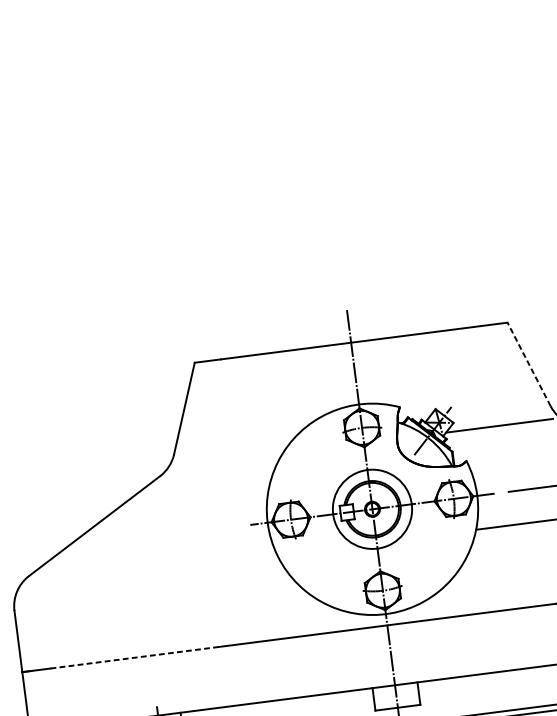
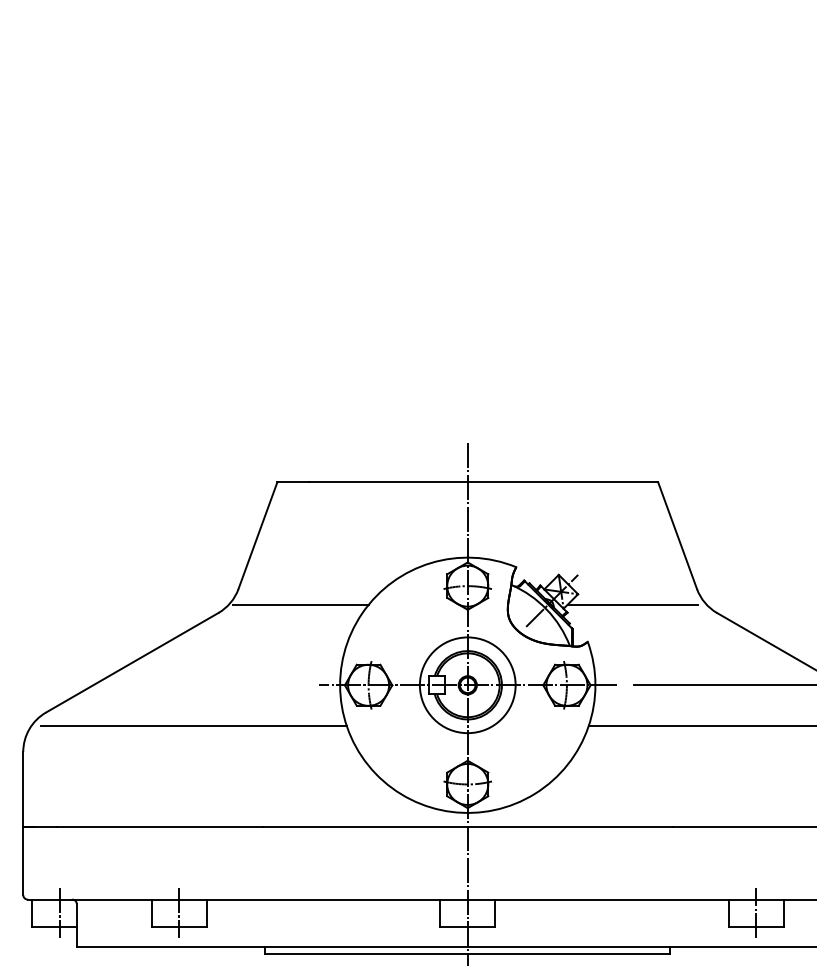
line: (528, 364) -> (677, 535), dashed -> solid
line: (226, 460) -> (300, 604), added
line: (151, 571) -> (193, 725), added
line: (135, 657) -> (160, 826), dashed -> solid

